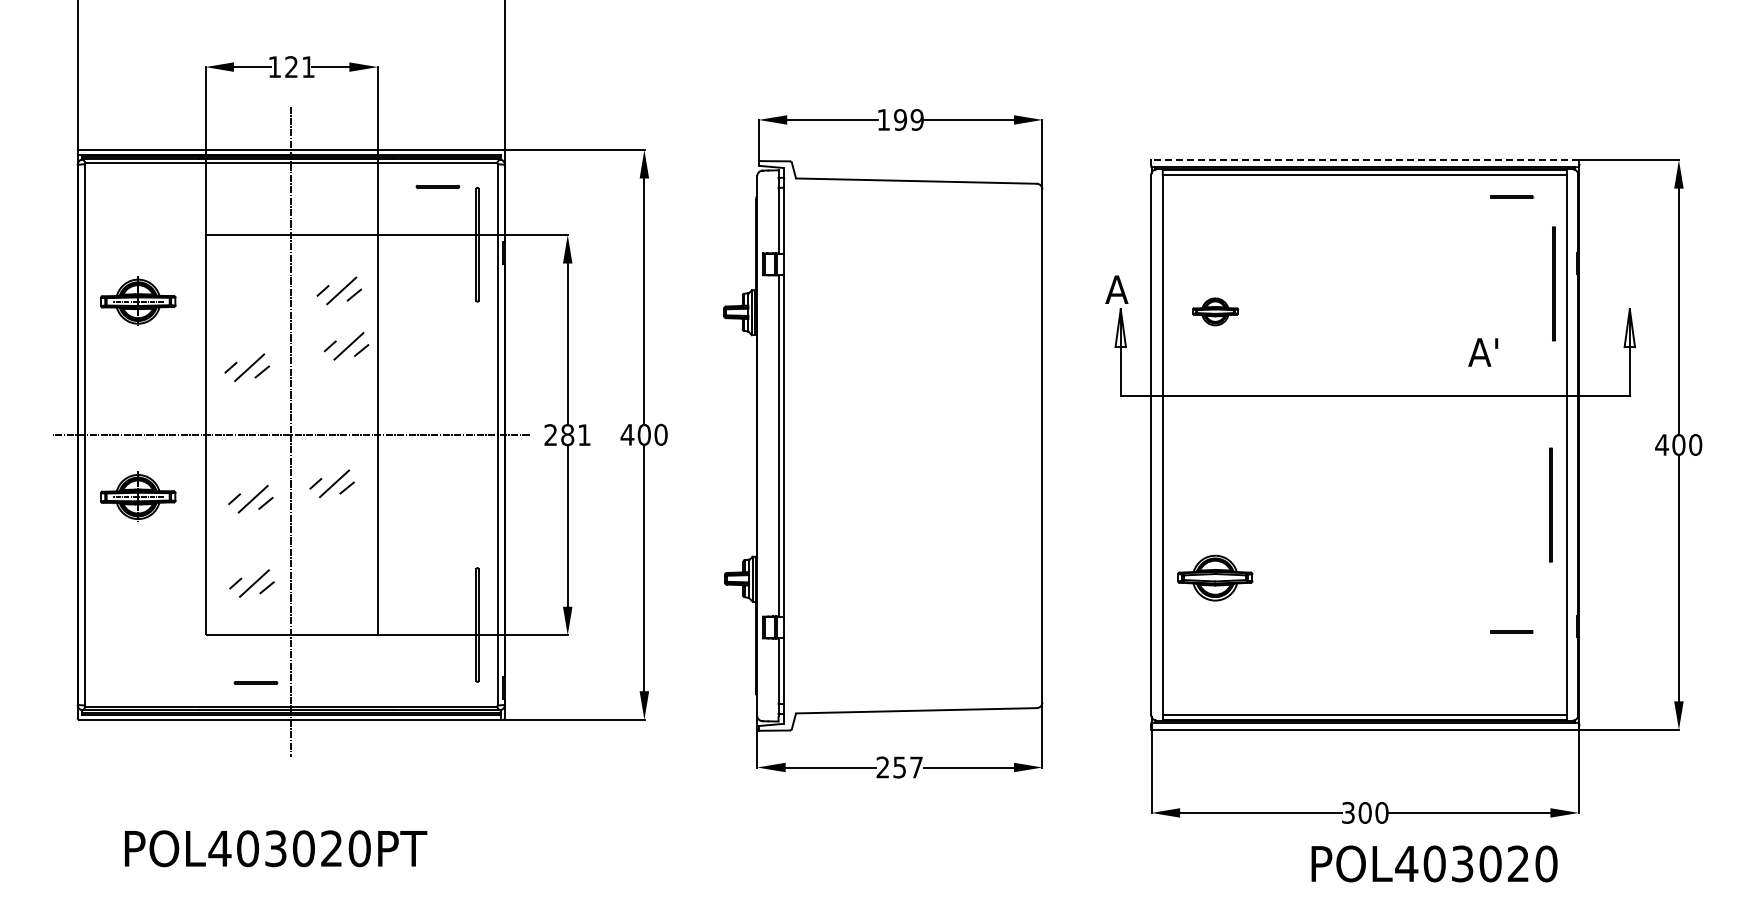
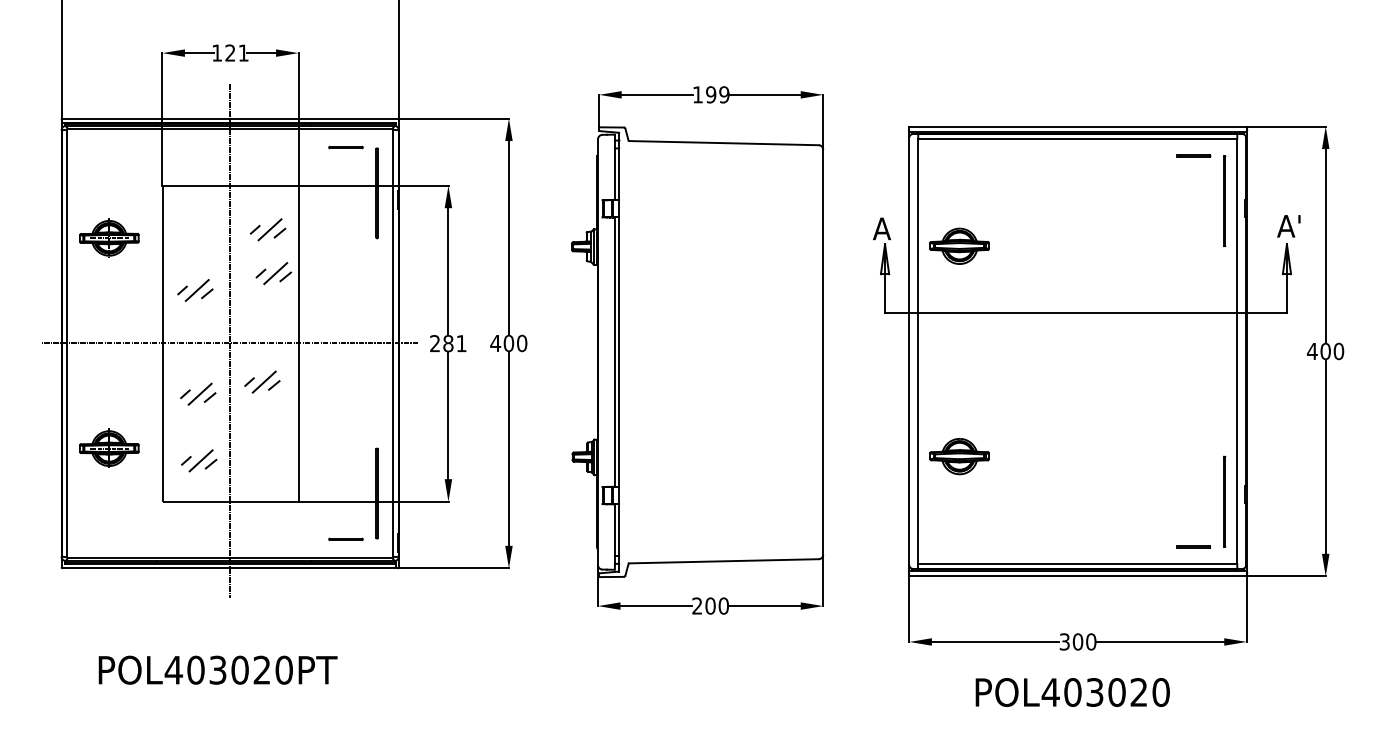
line: (1364, 160) -> (1077, 126), dashed -> solid
line: (1553, 283) -> (1224, 201), moved
part: (1215, 311) -> (959, 246), size x1.67
text: (1483, 352) -> (1289, 226), moved
part: (138, 496) -> (109, 448), moved
line: (1550, 504) -> (1224, 501), moved
line: (1511, 631) -> (1193, 546), moved
line: (255, 682) -> (345, 538), moved
text: (908, 767) -> (717, 606), 257 -> 200
text: (1434, 863) -> (1072, 692), moved

